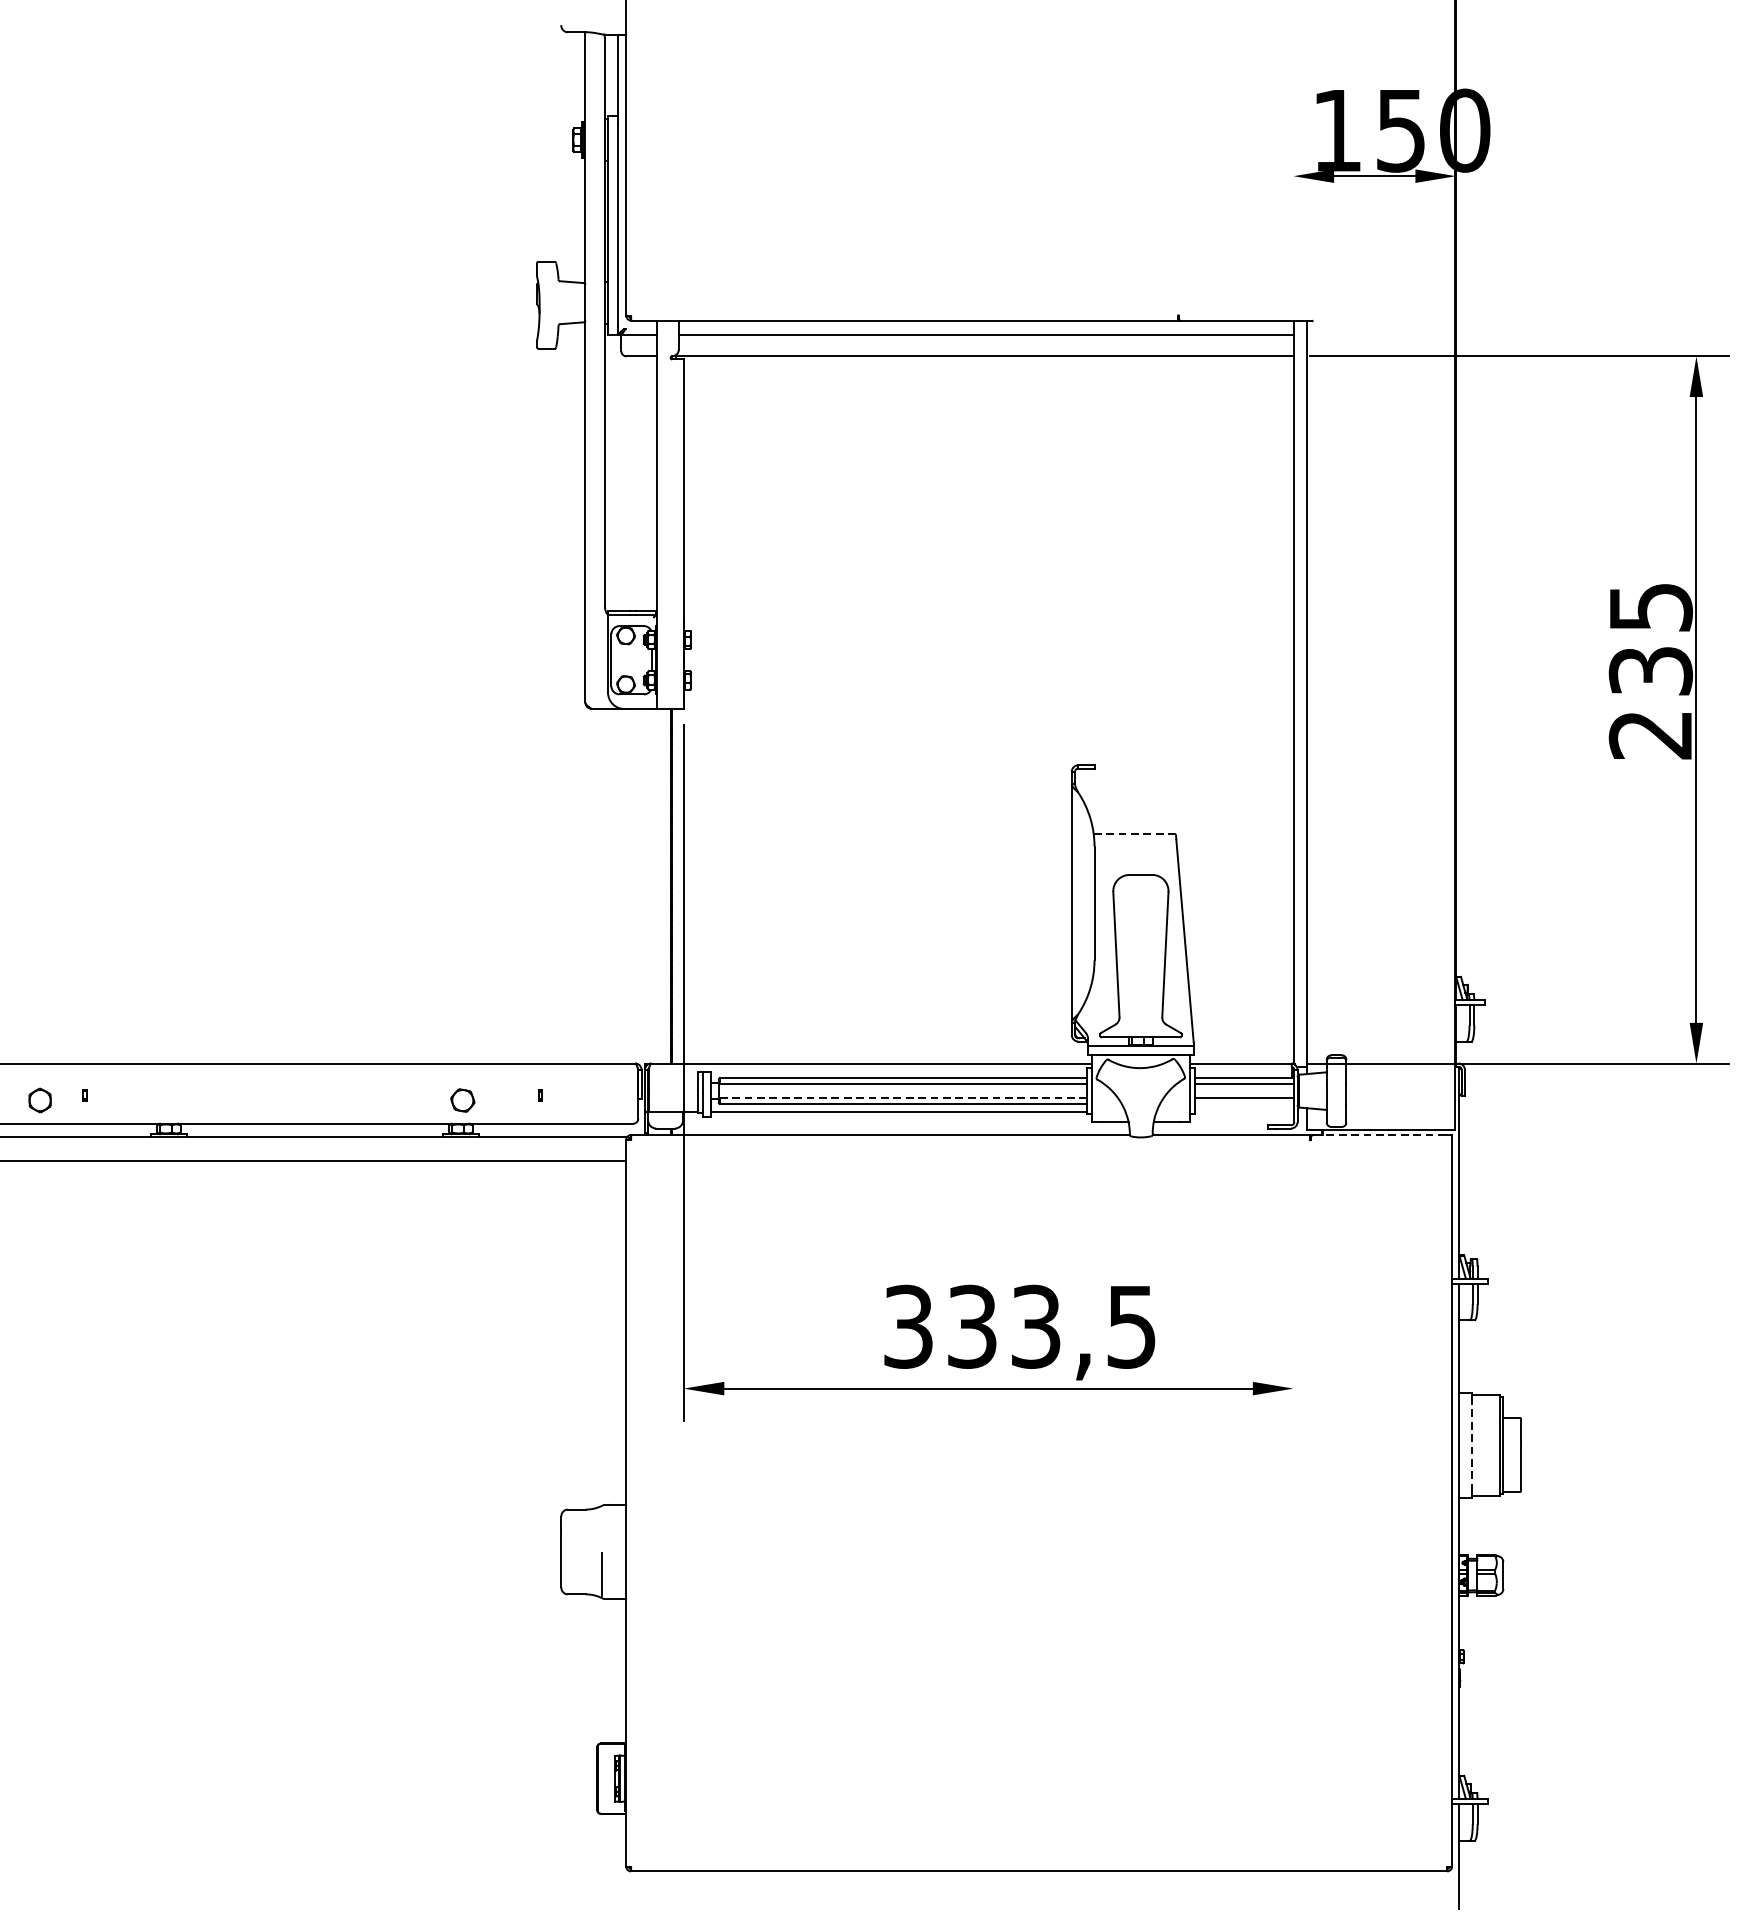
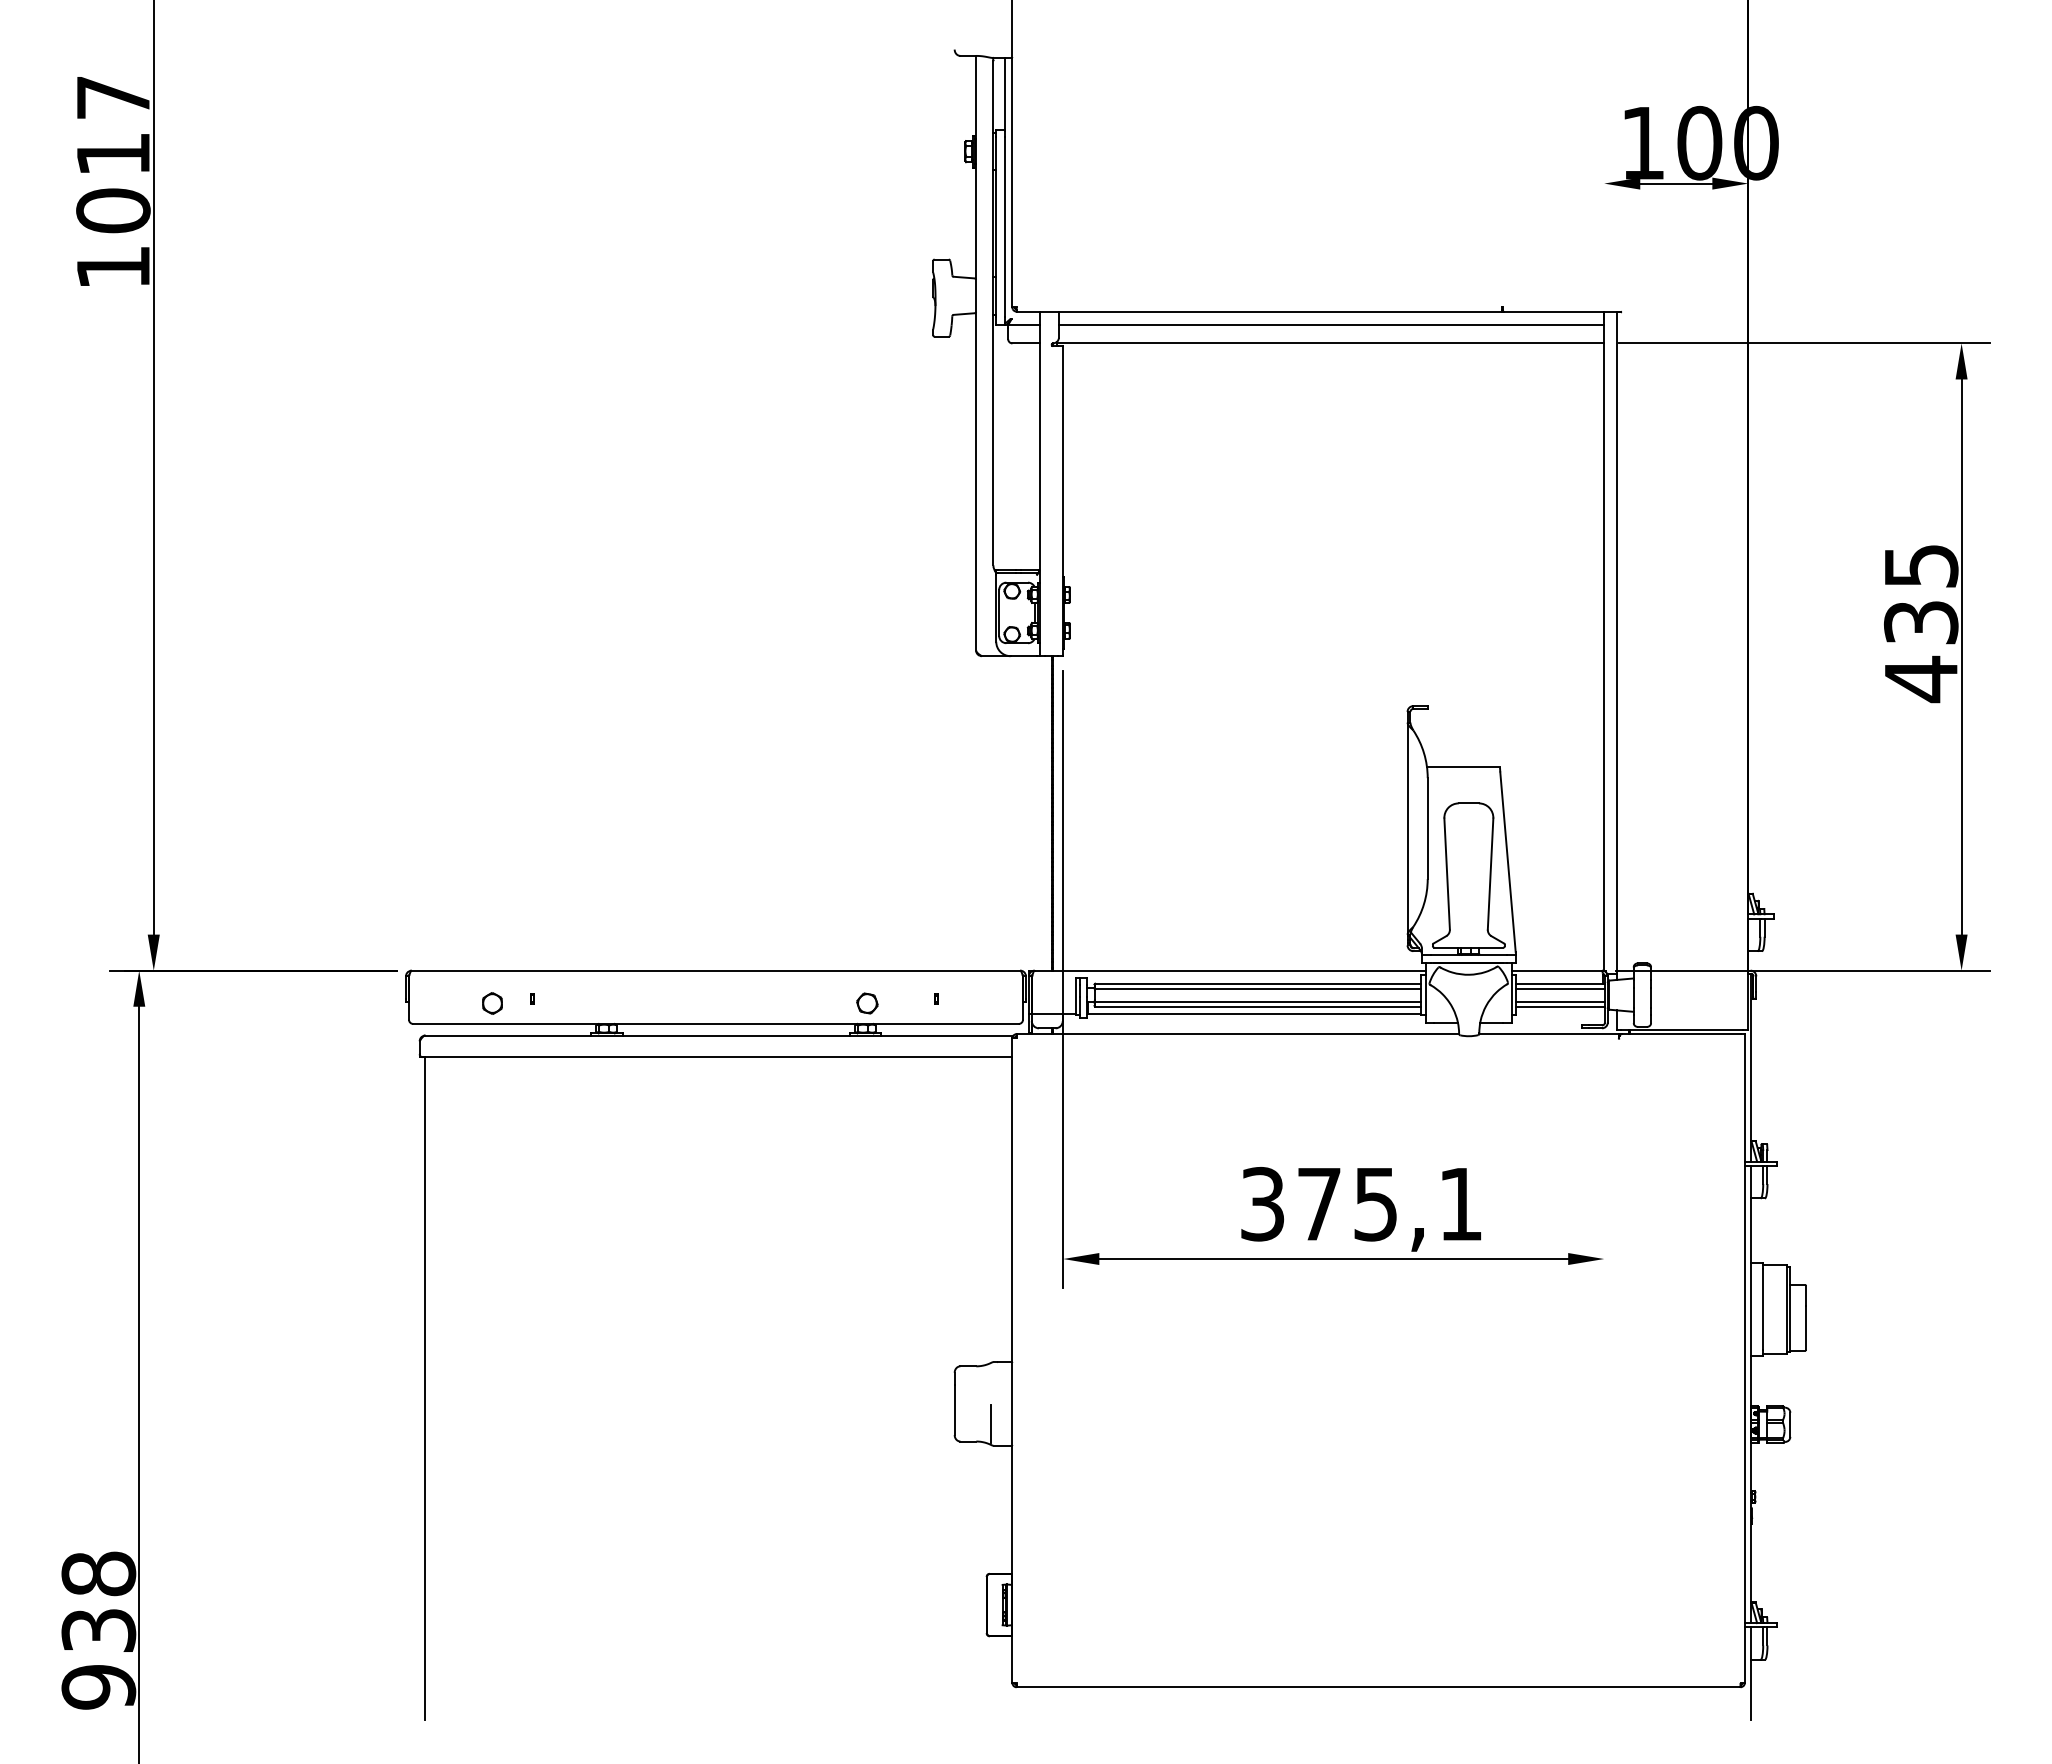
text: (1400, 130) -> (1699, 143), 150 -> 100
text: (1650, 735) -> (1920, 679), 235 -> 435
line: (1134, 834) -> (1463, 767), dashed -> solid
line: (902, 1098) -> (1257, 1001), dashed -> solid
line: (1244, 1103) -> (1560, 1006), added
line: (1380, 1135) -> (1681, 1034), dashed -> solid
text: (1051, 1326) -> (1389, 1203), 333,5 -> 375,1
line: (1471, 1445) -> (1762, 1309), dashed -> solid

